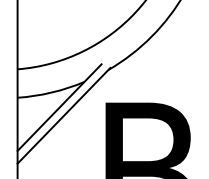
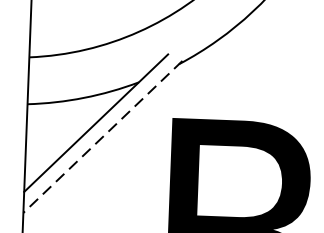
line: (64, 115) -> (103, 136), solid -> dashed

